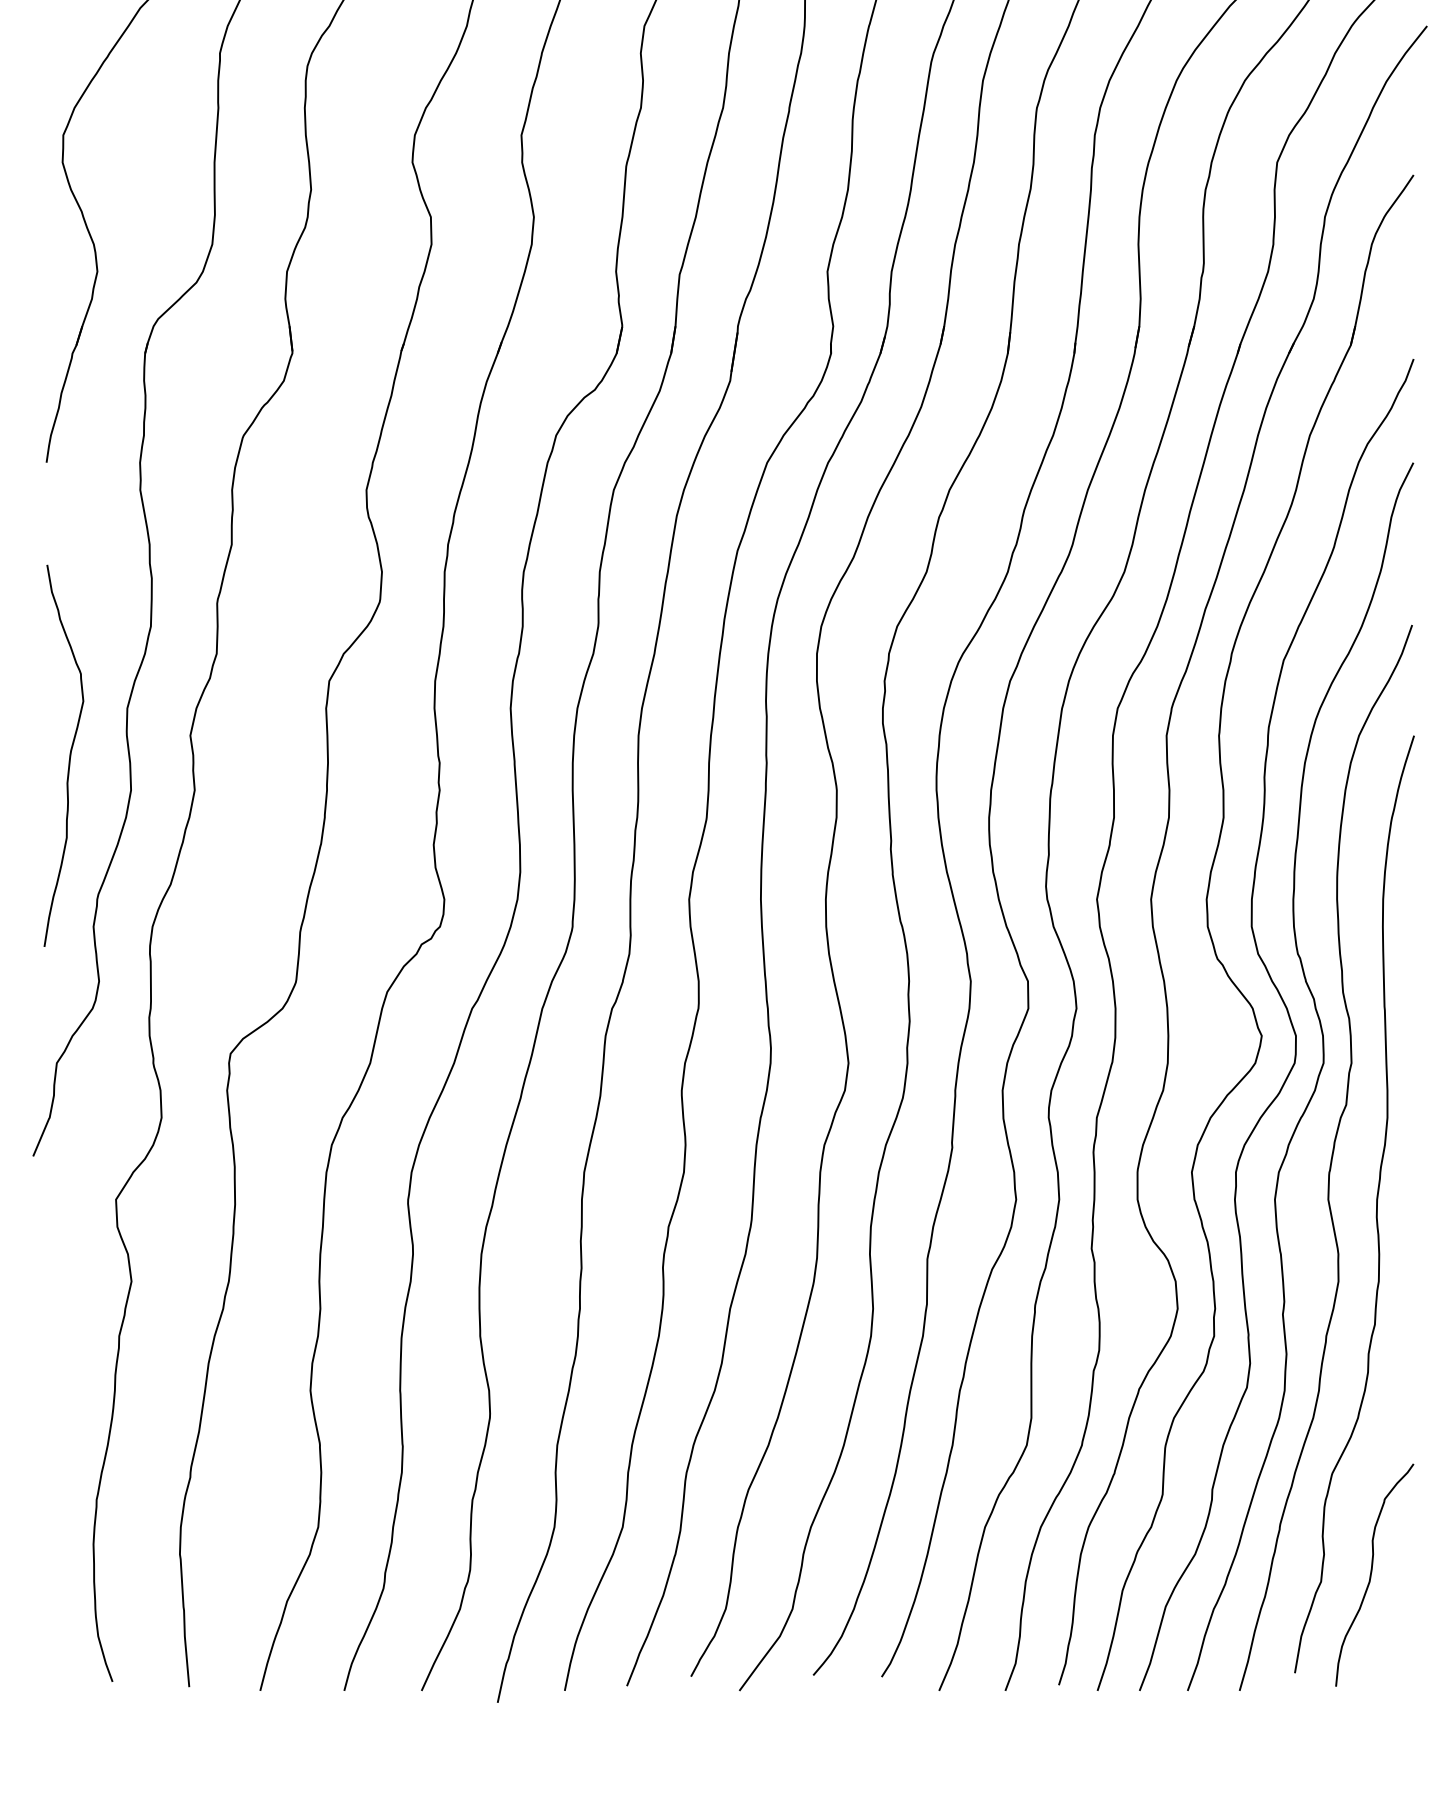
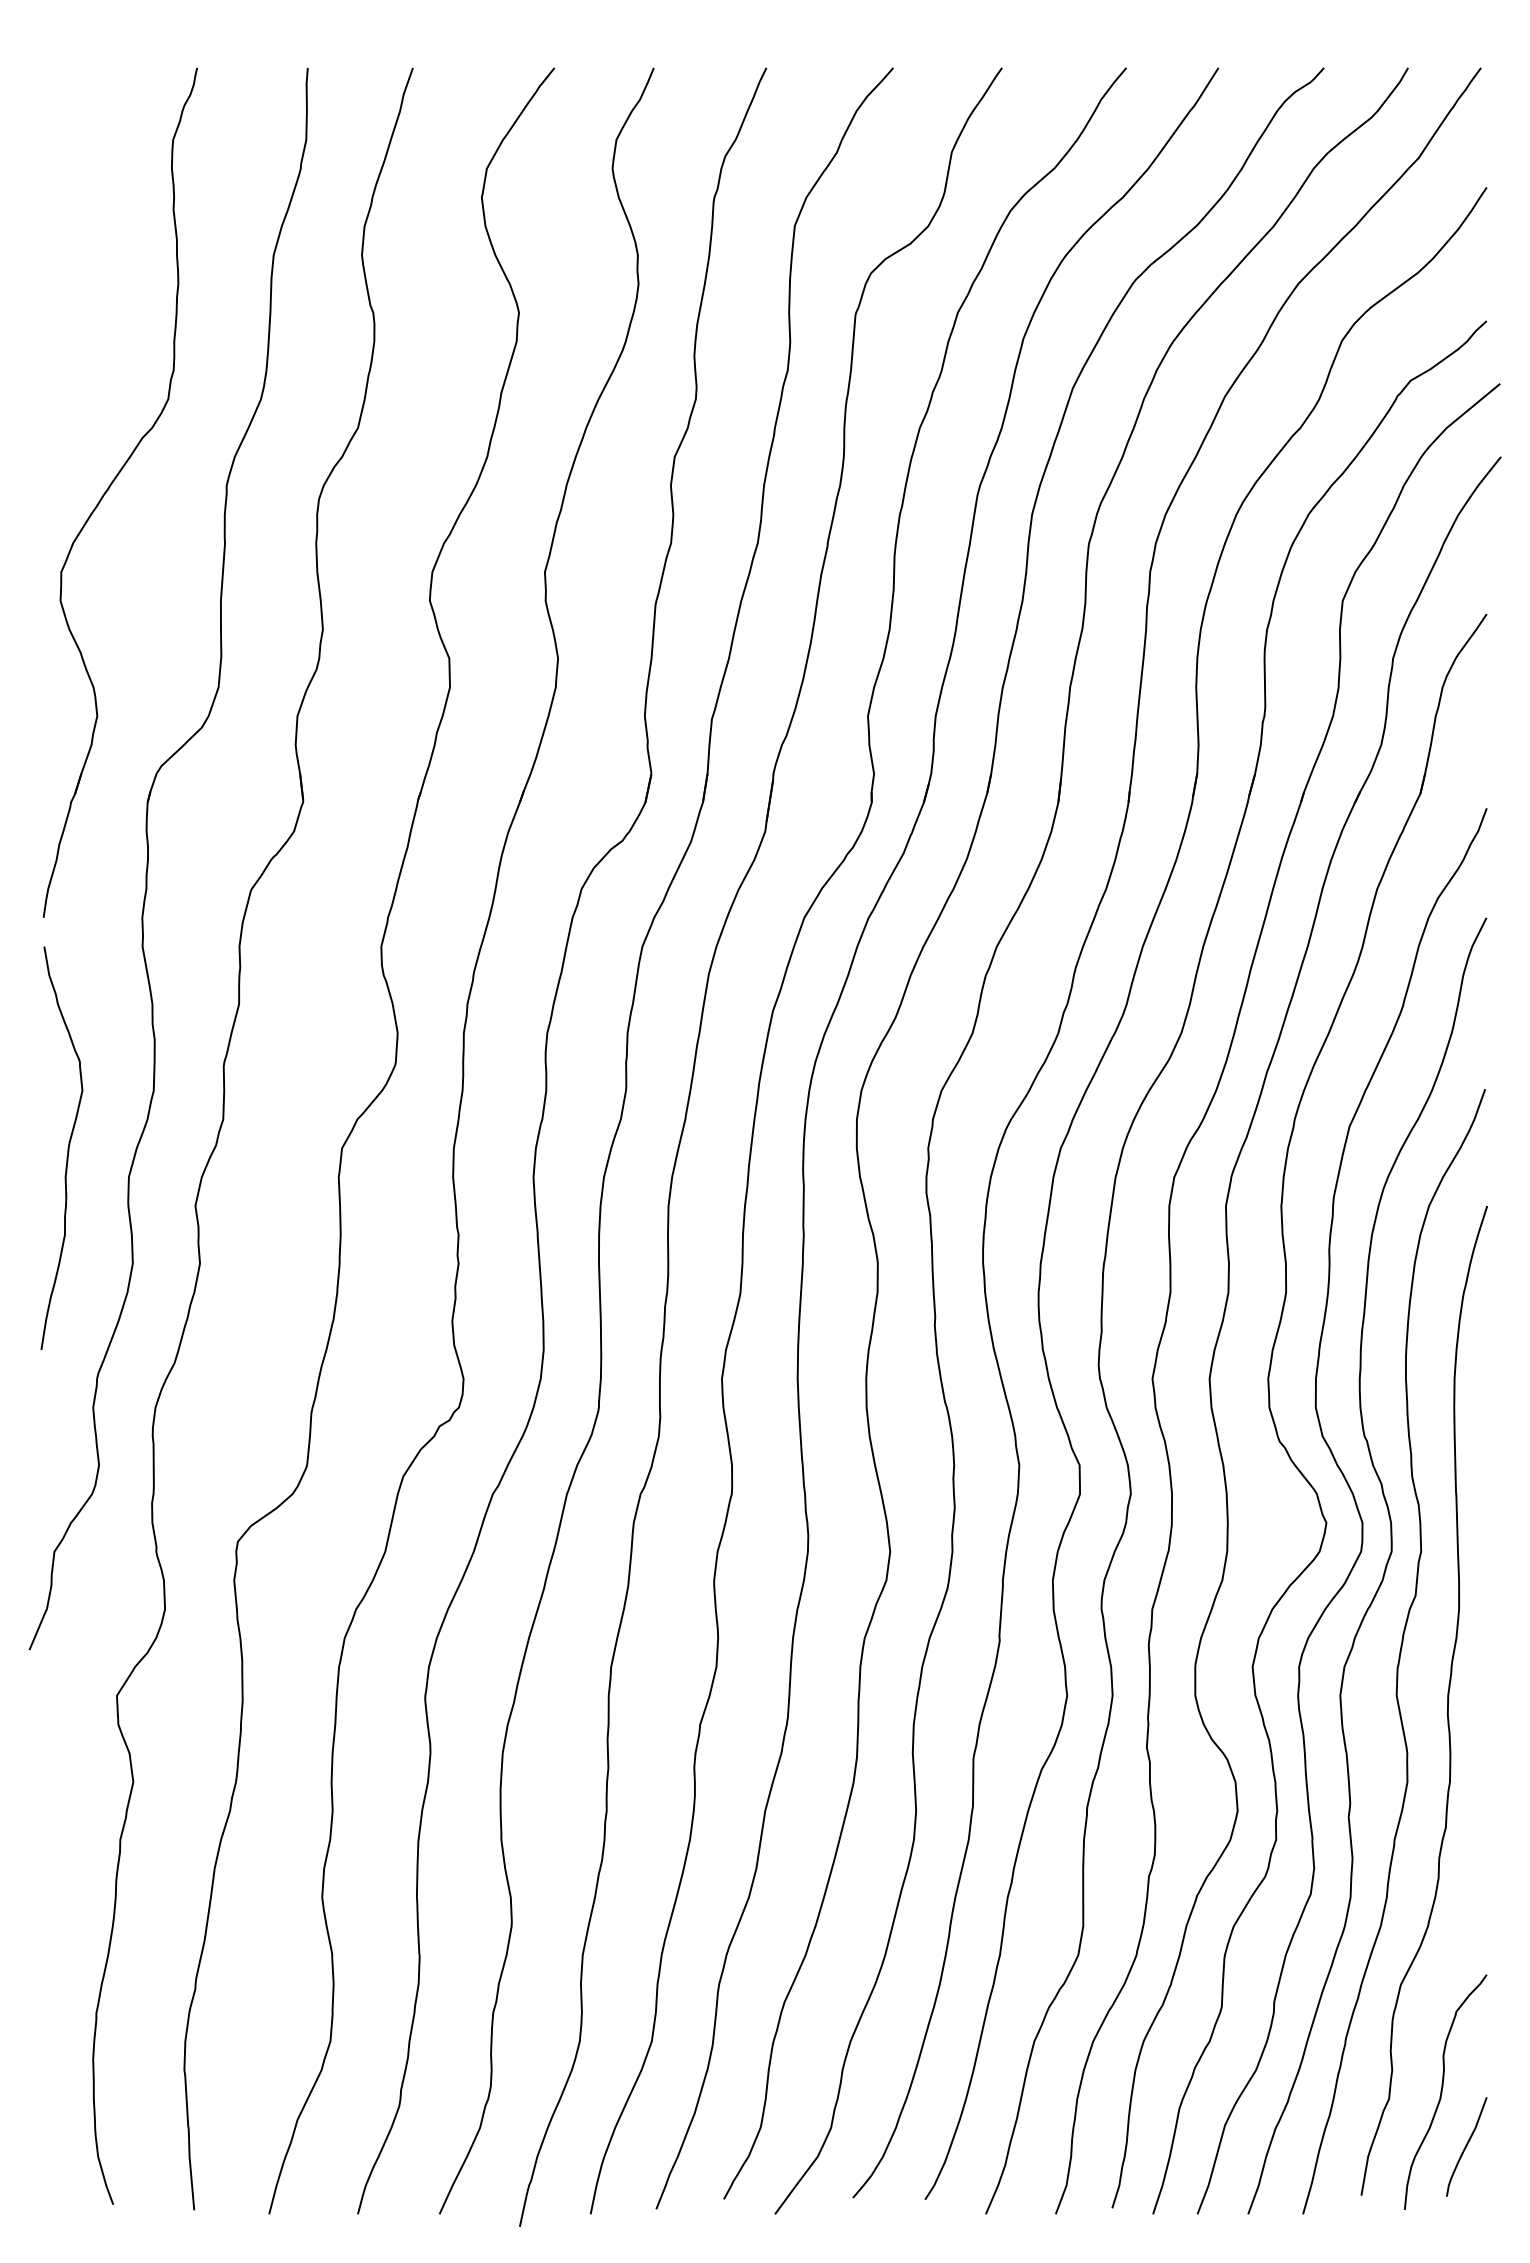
curve: (69, 755) -> (67, 1147), moved
curve: (1394, 1626) -> (1466, 2146), added

